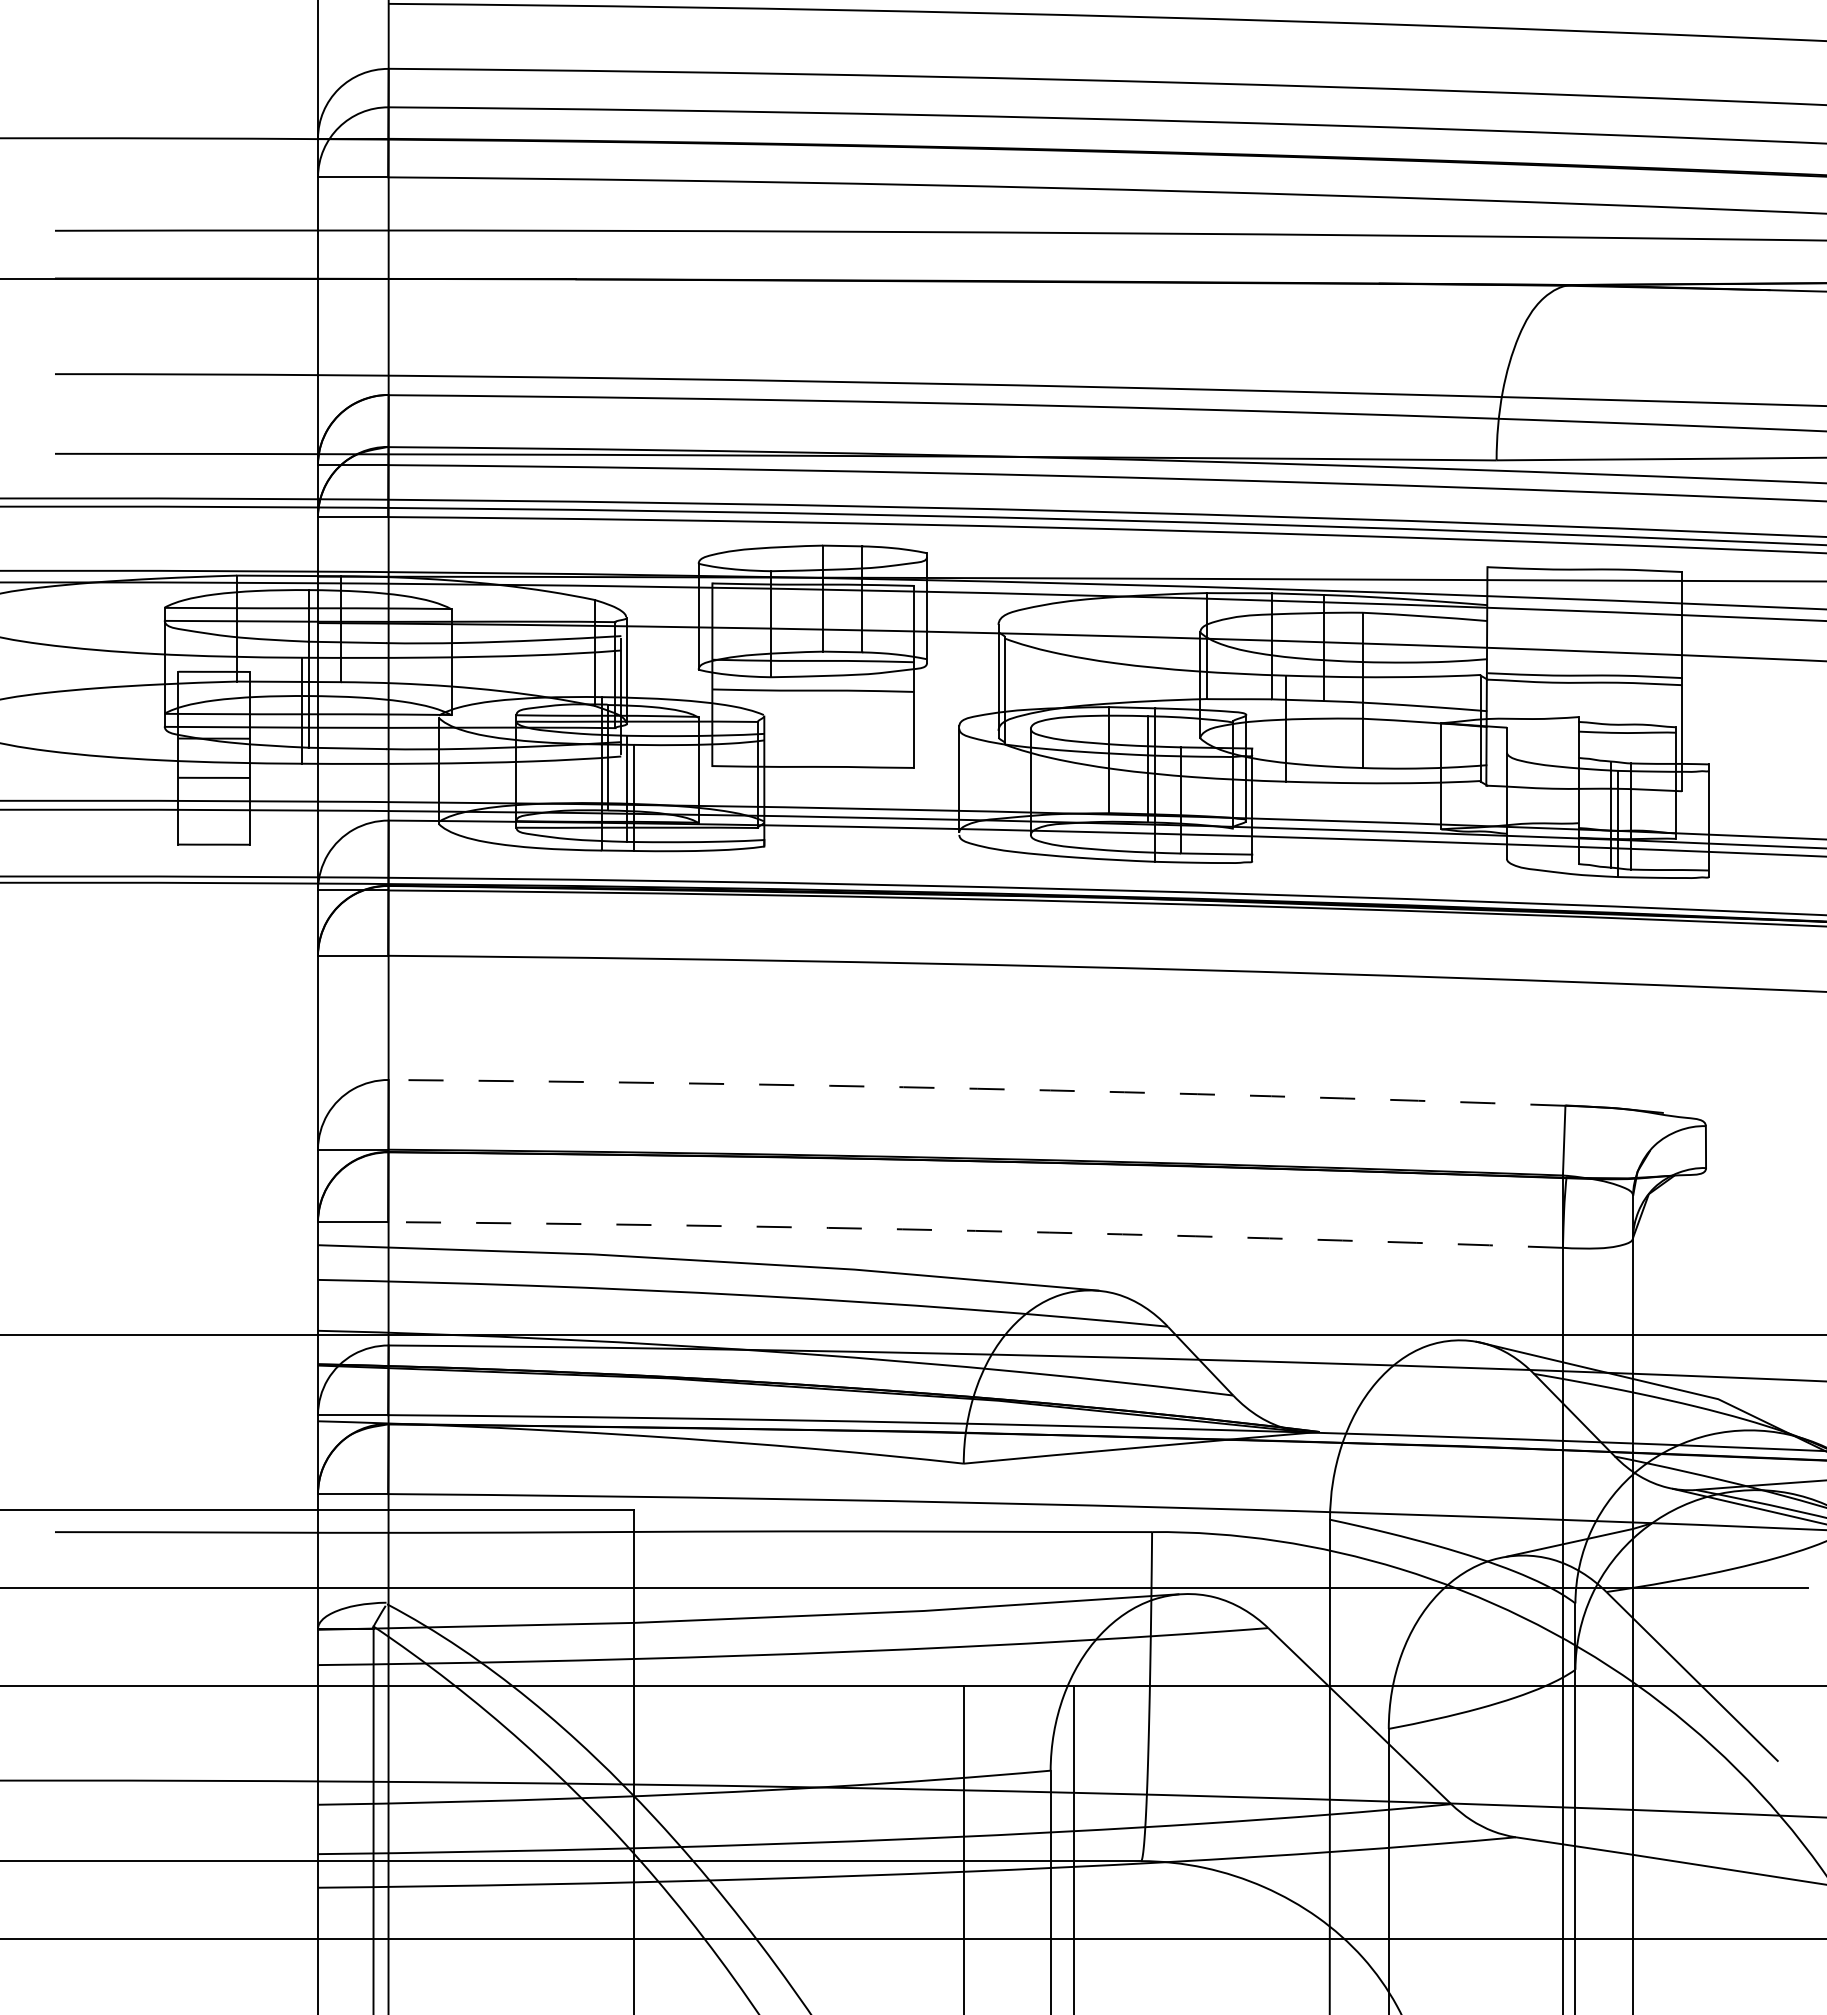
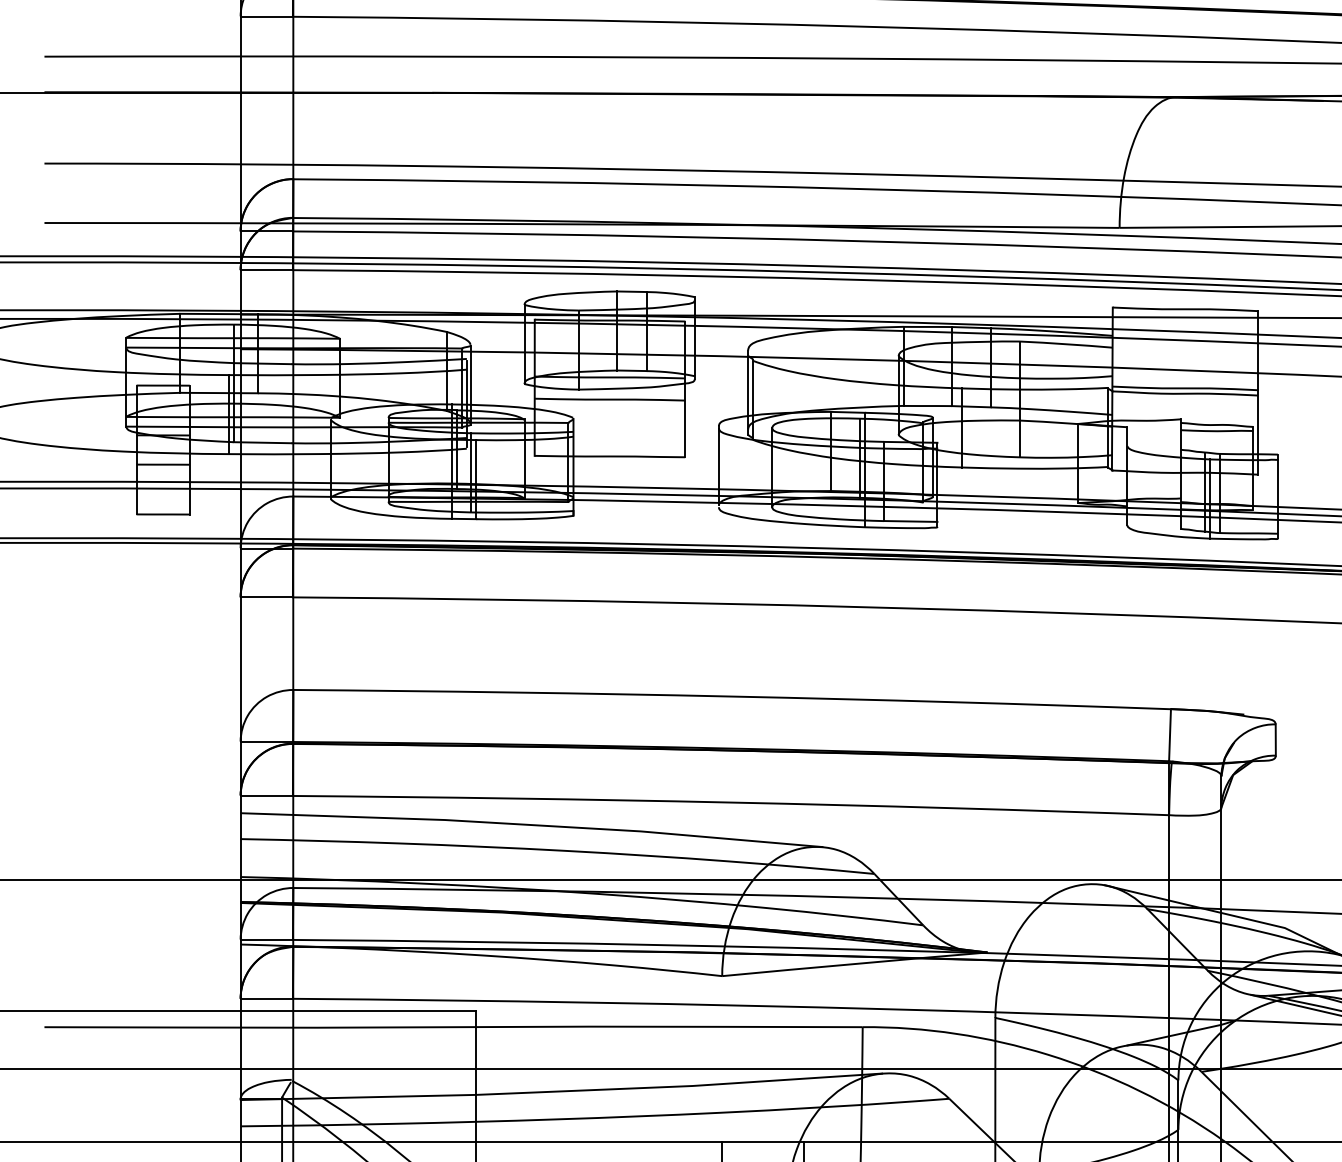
arc: (977, 1088) -> (732, 696), dashed -> solid
arc: (975, 1230) -> (730, 802), dashed -> solid

